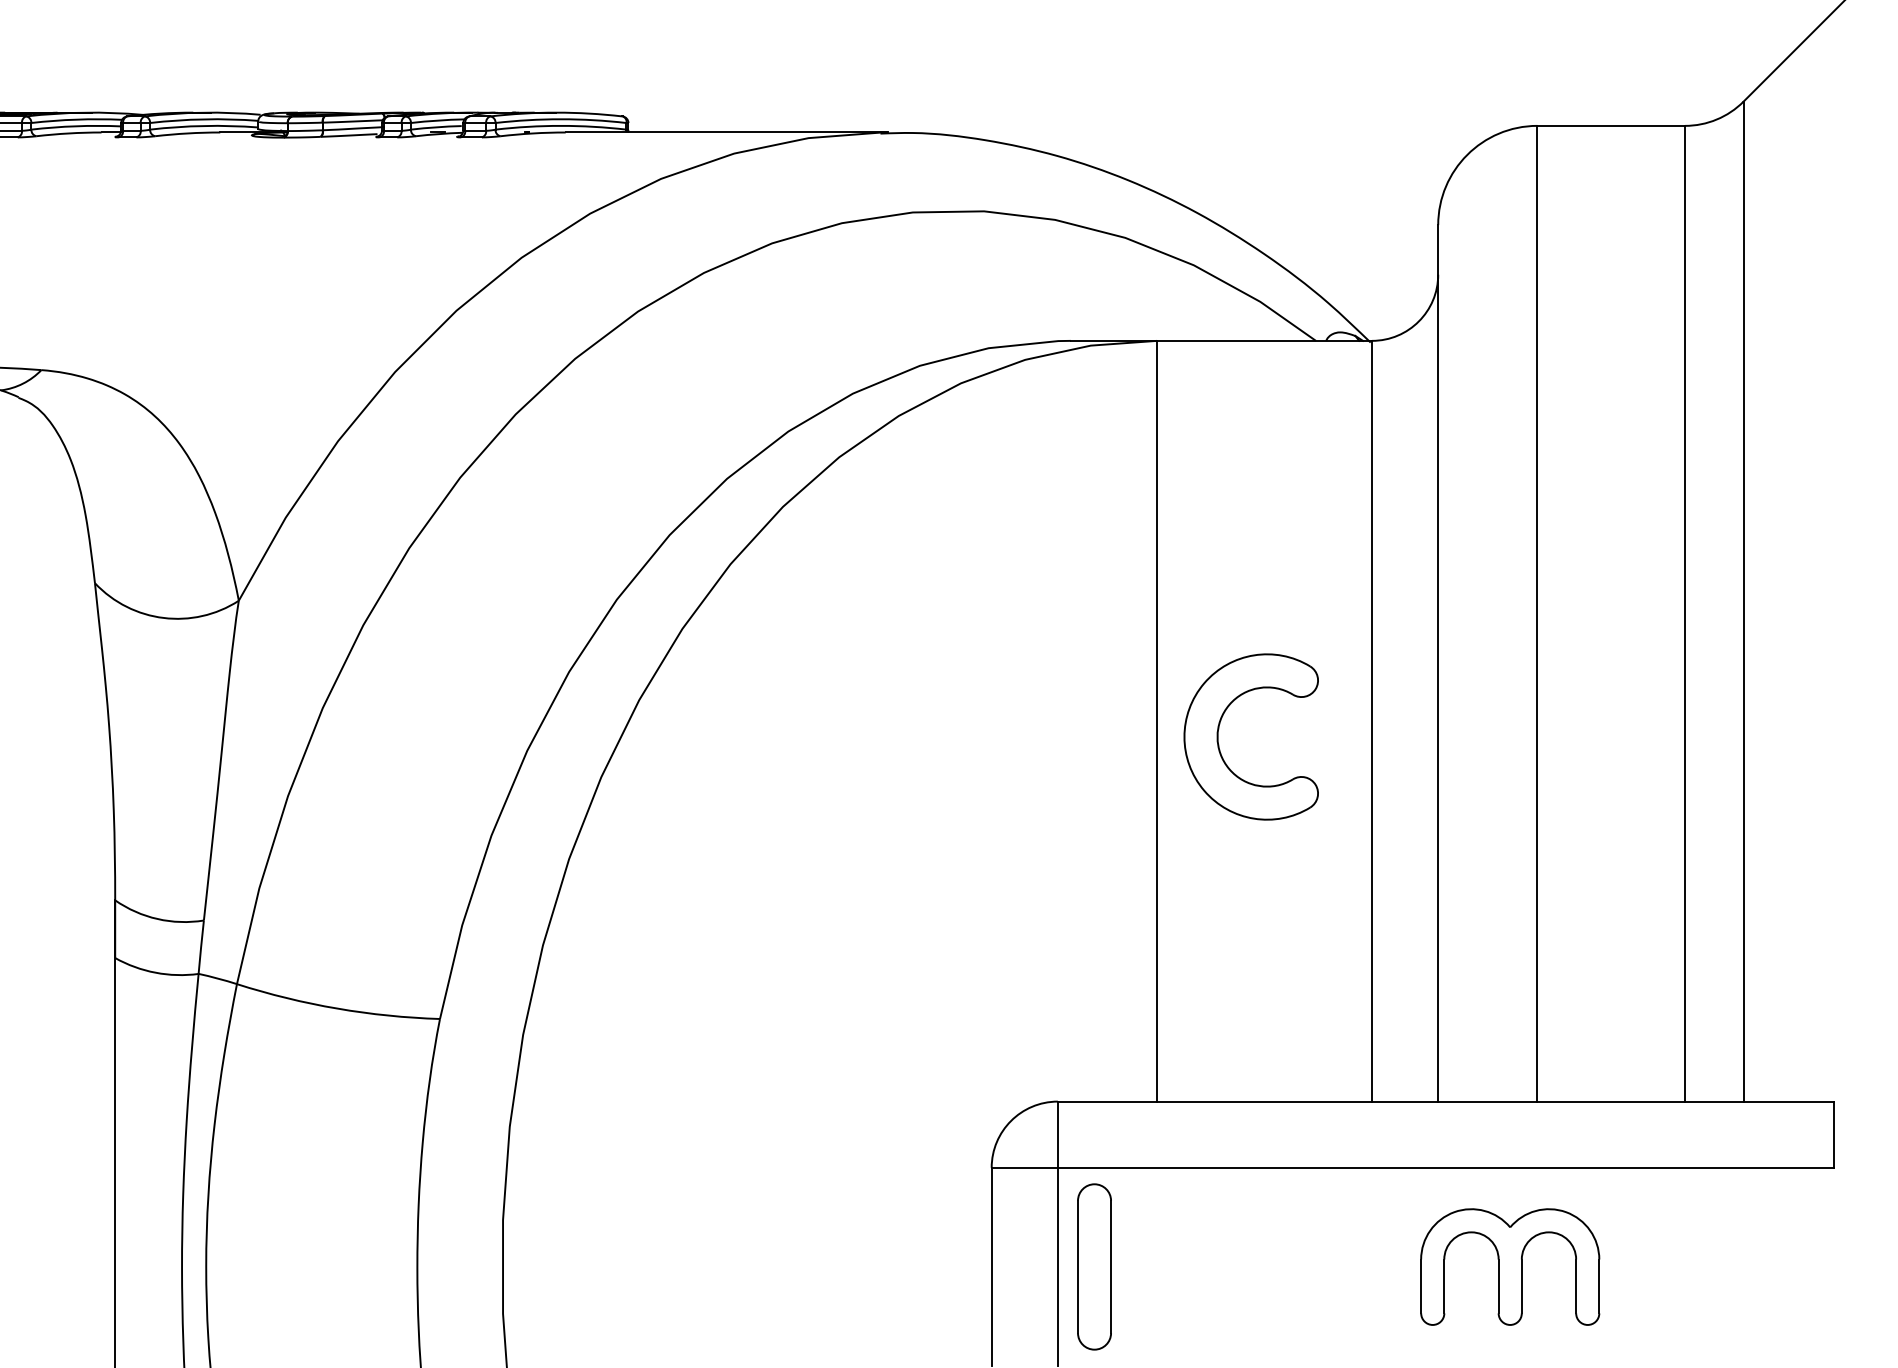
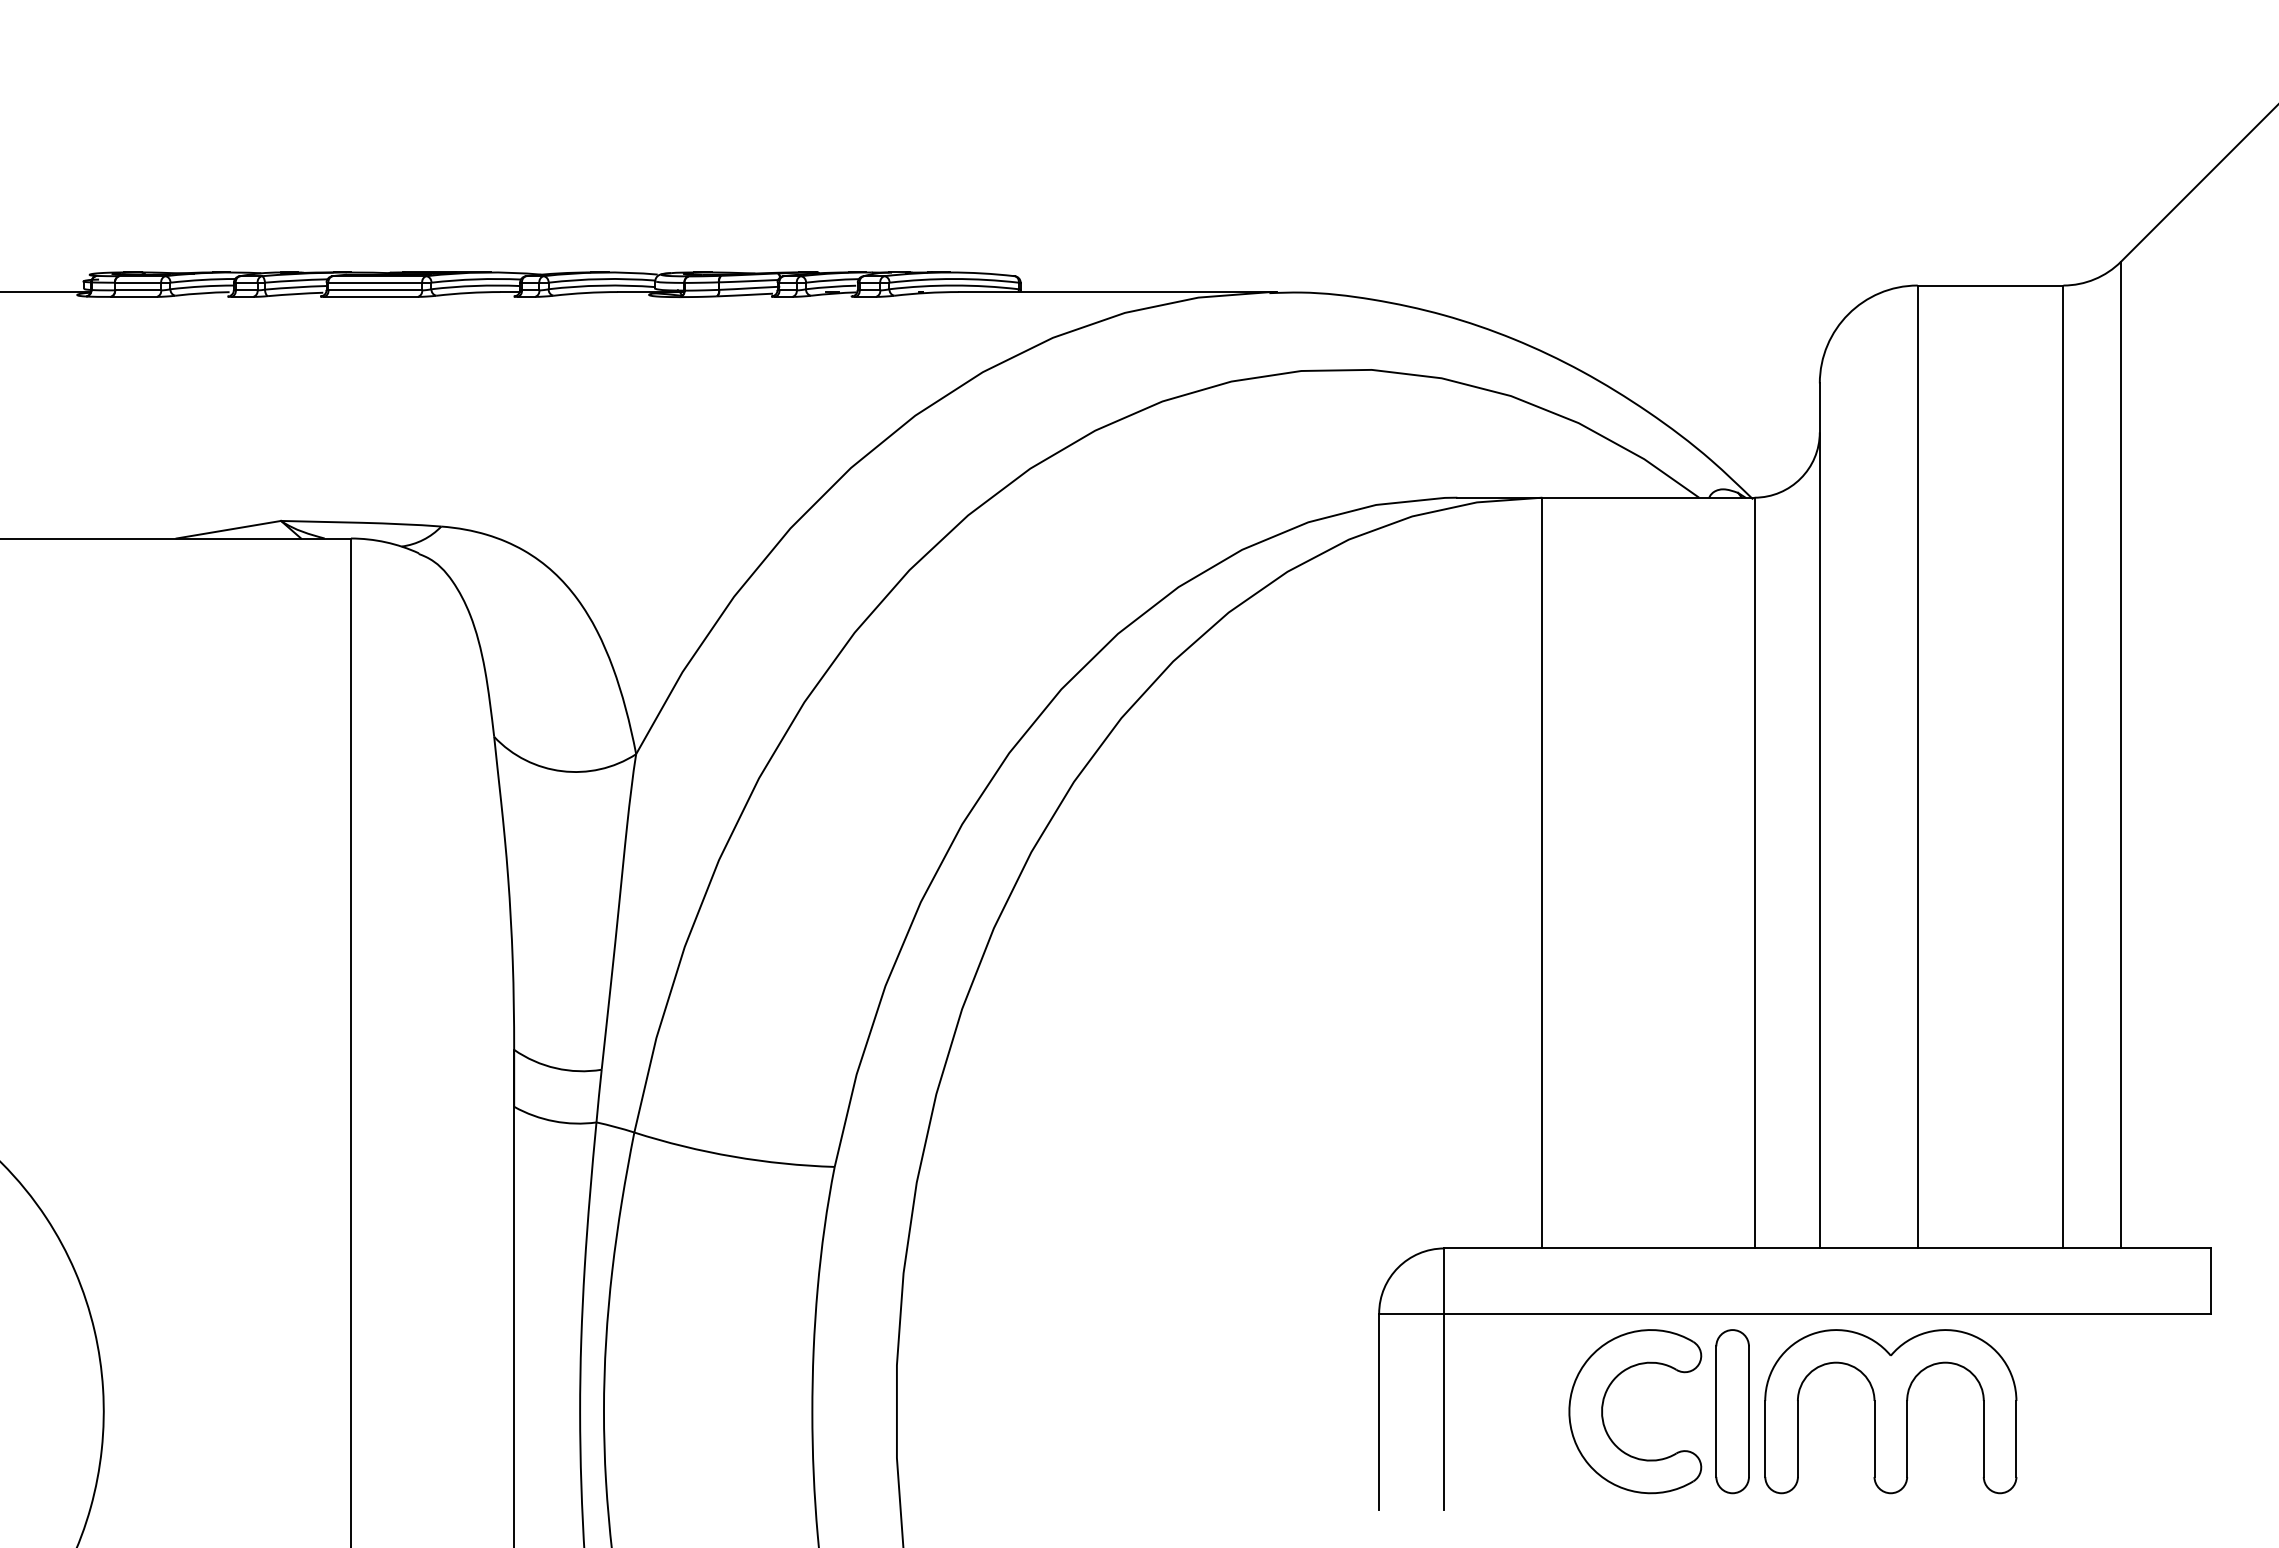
part: (1219, 732) -> (1603, 1407), moved
part: (1094, 1266) -> (1732, 1411), moved
part: (1509, 1266) -> (1890, 1411), size x1.43

